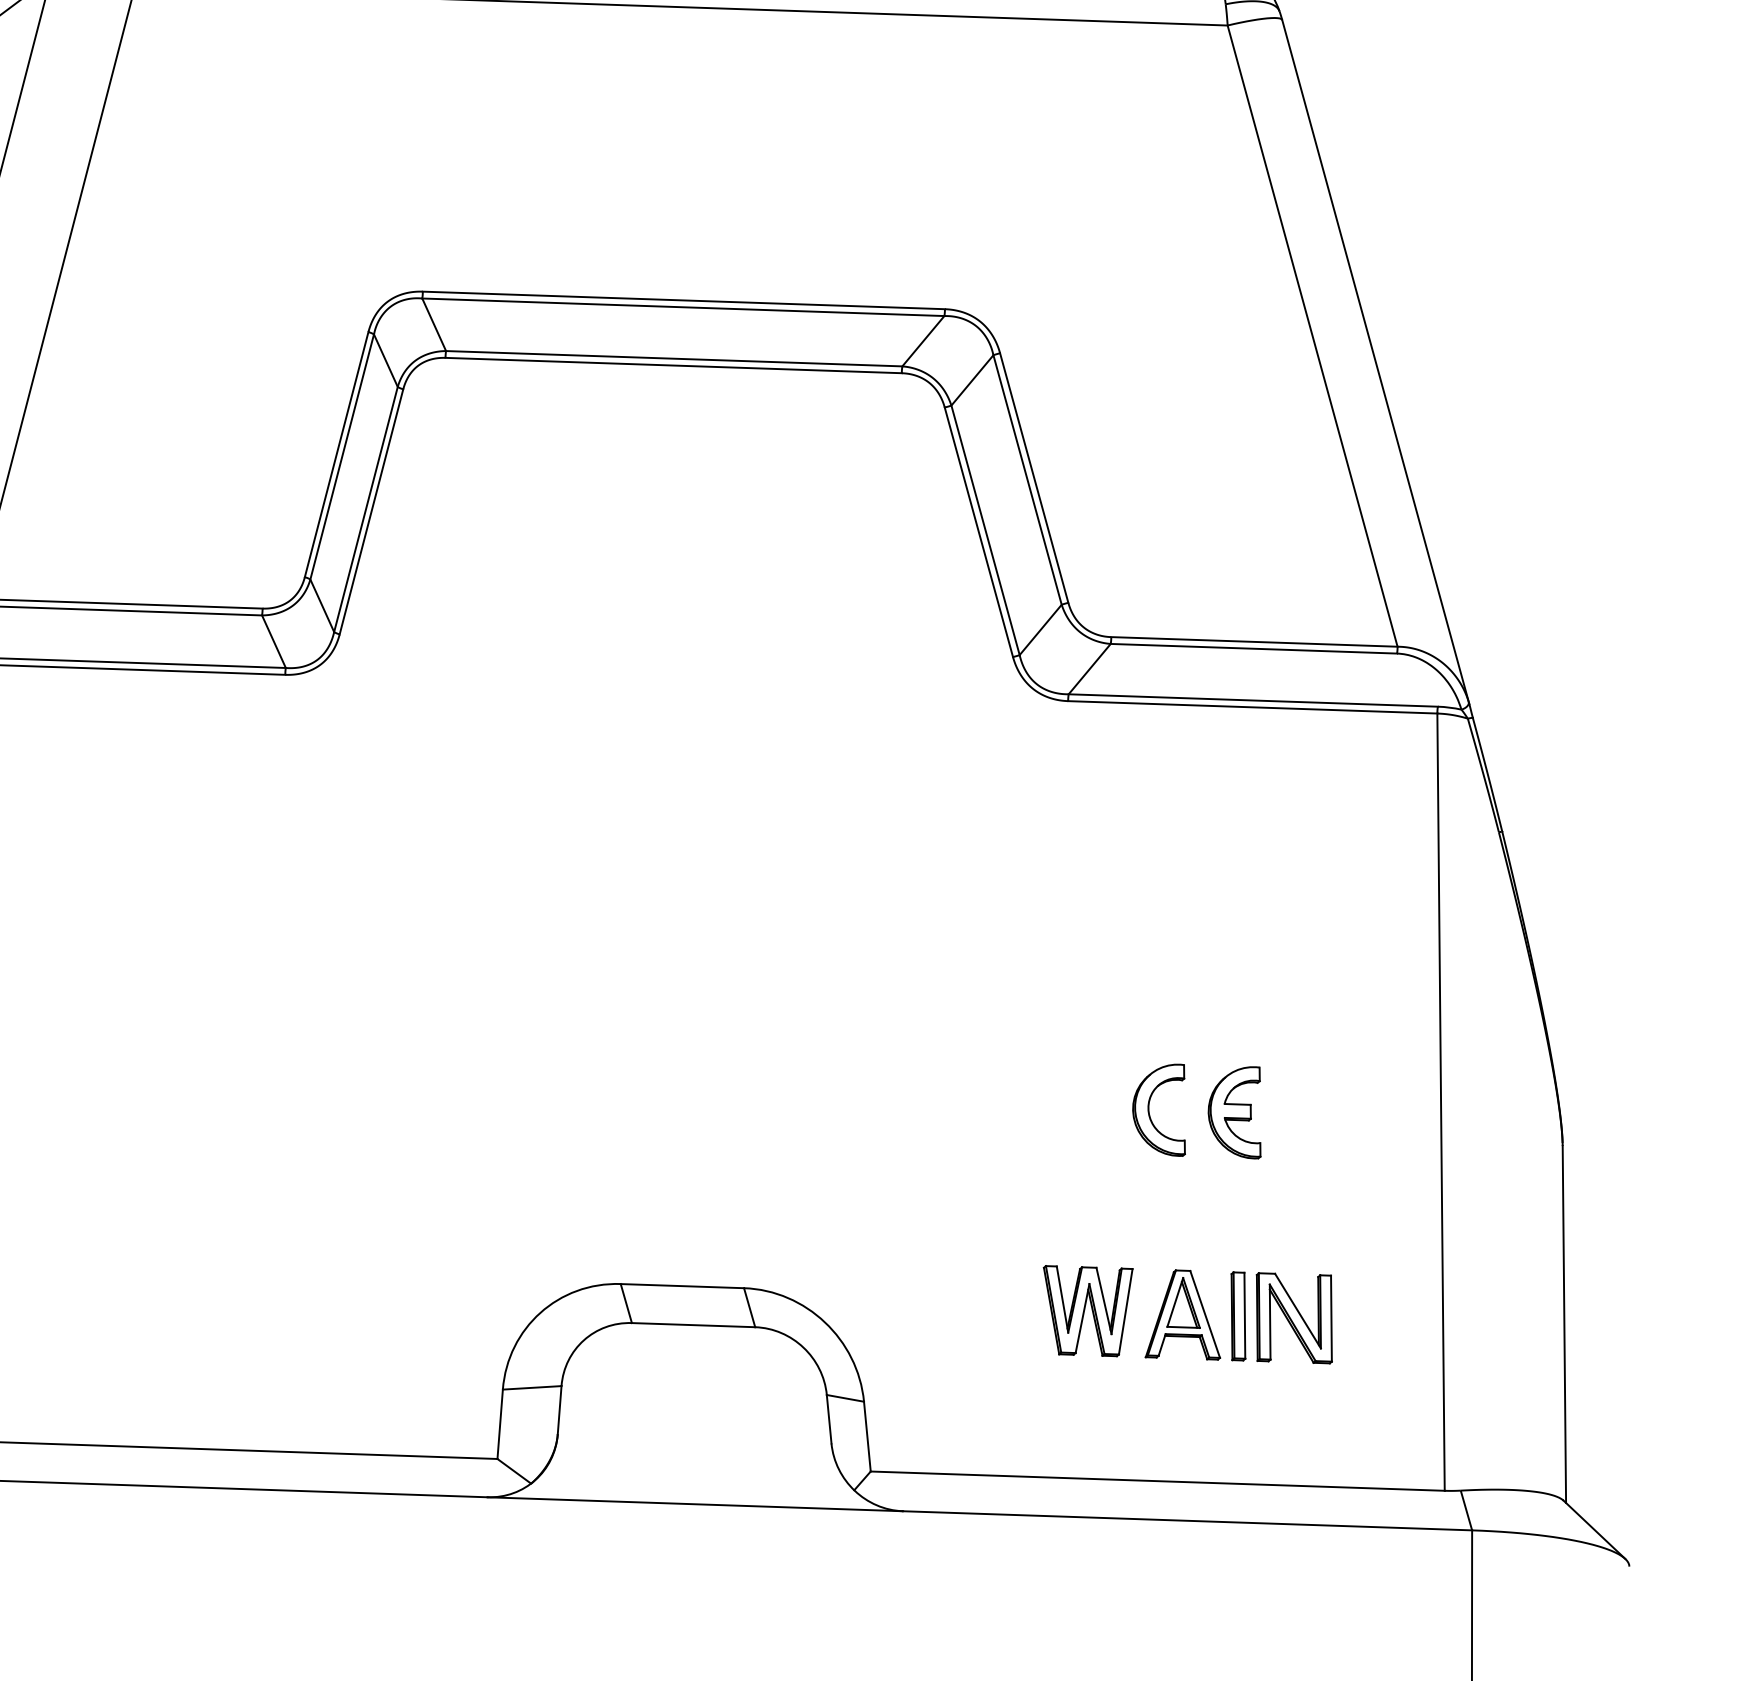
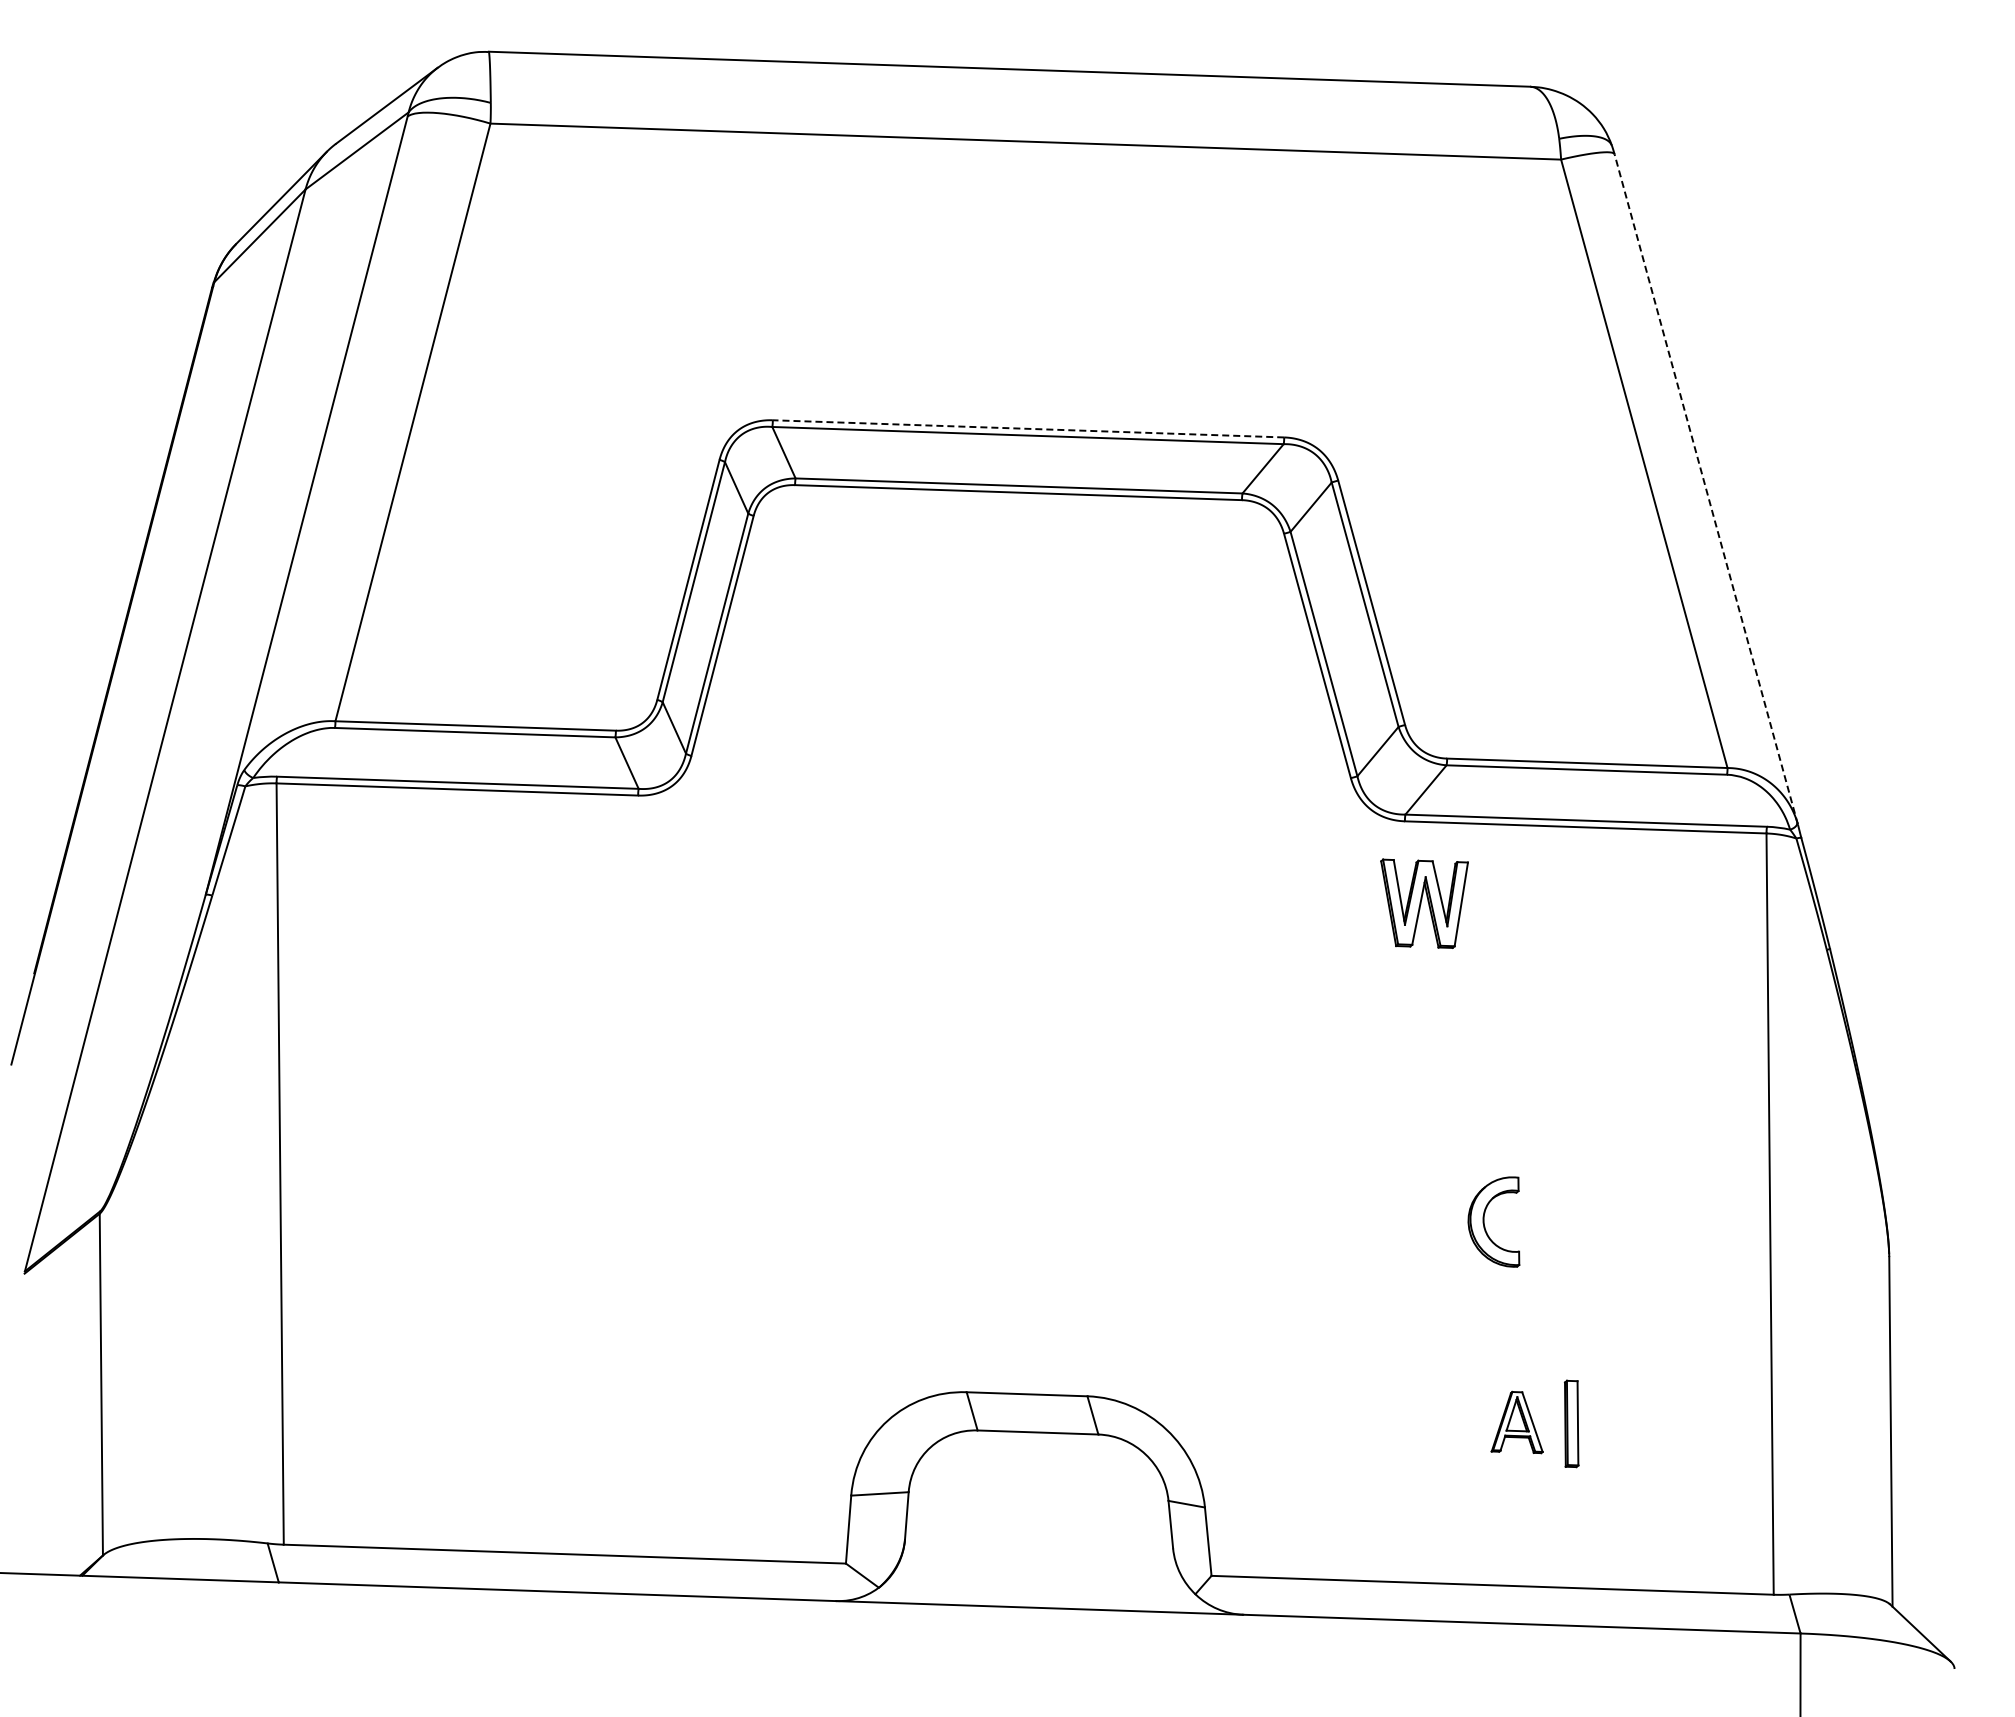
line: (683, 300) -> (1028, 428), solid -> dashed
line: (1376, 361) -> (1706, 488), solid -> dashed
part: (1234, 1112) -> (1567, 1224), removed
part: (1088, 1310) -> (1424, 903), moved
part: (1182, 1314) -> (1516, 1422), size x0.7
part: (1294, 1318) -> (1626, 1425), removed

